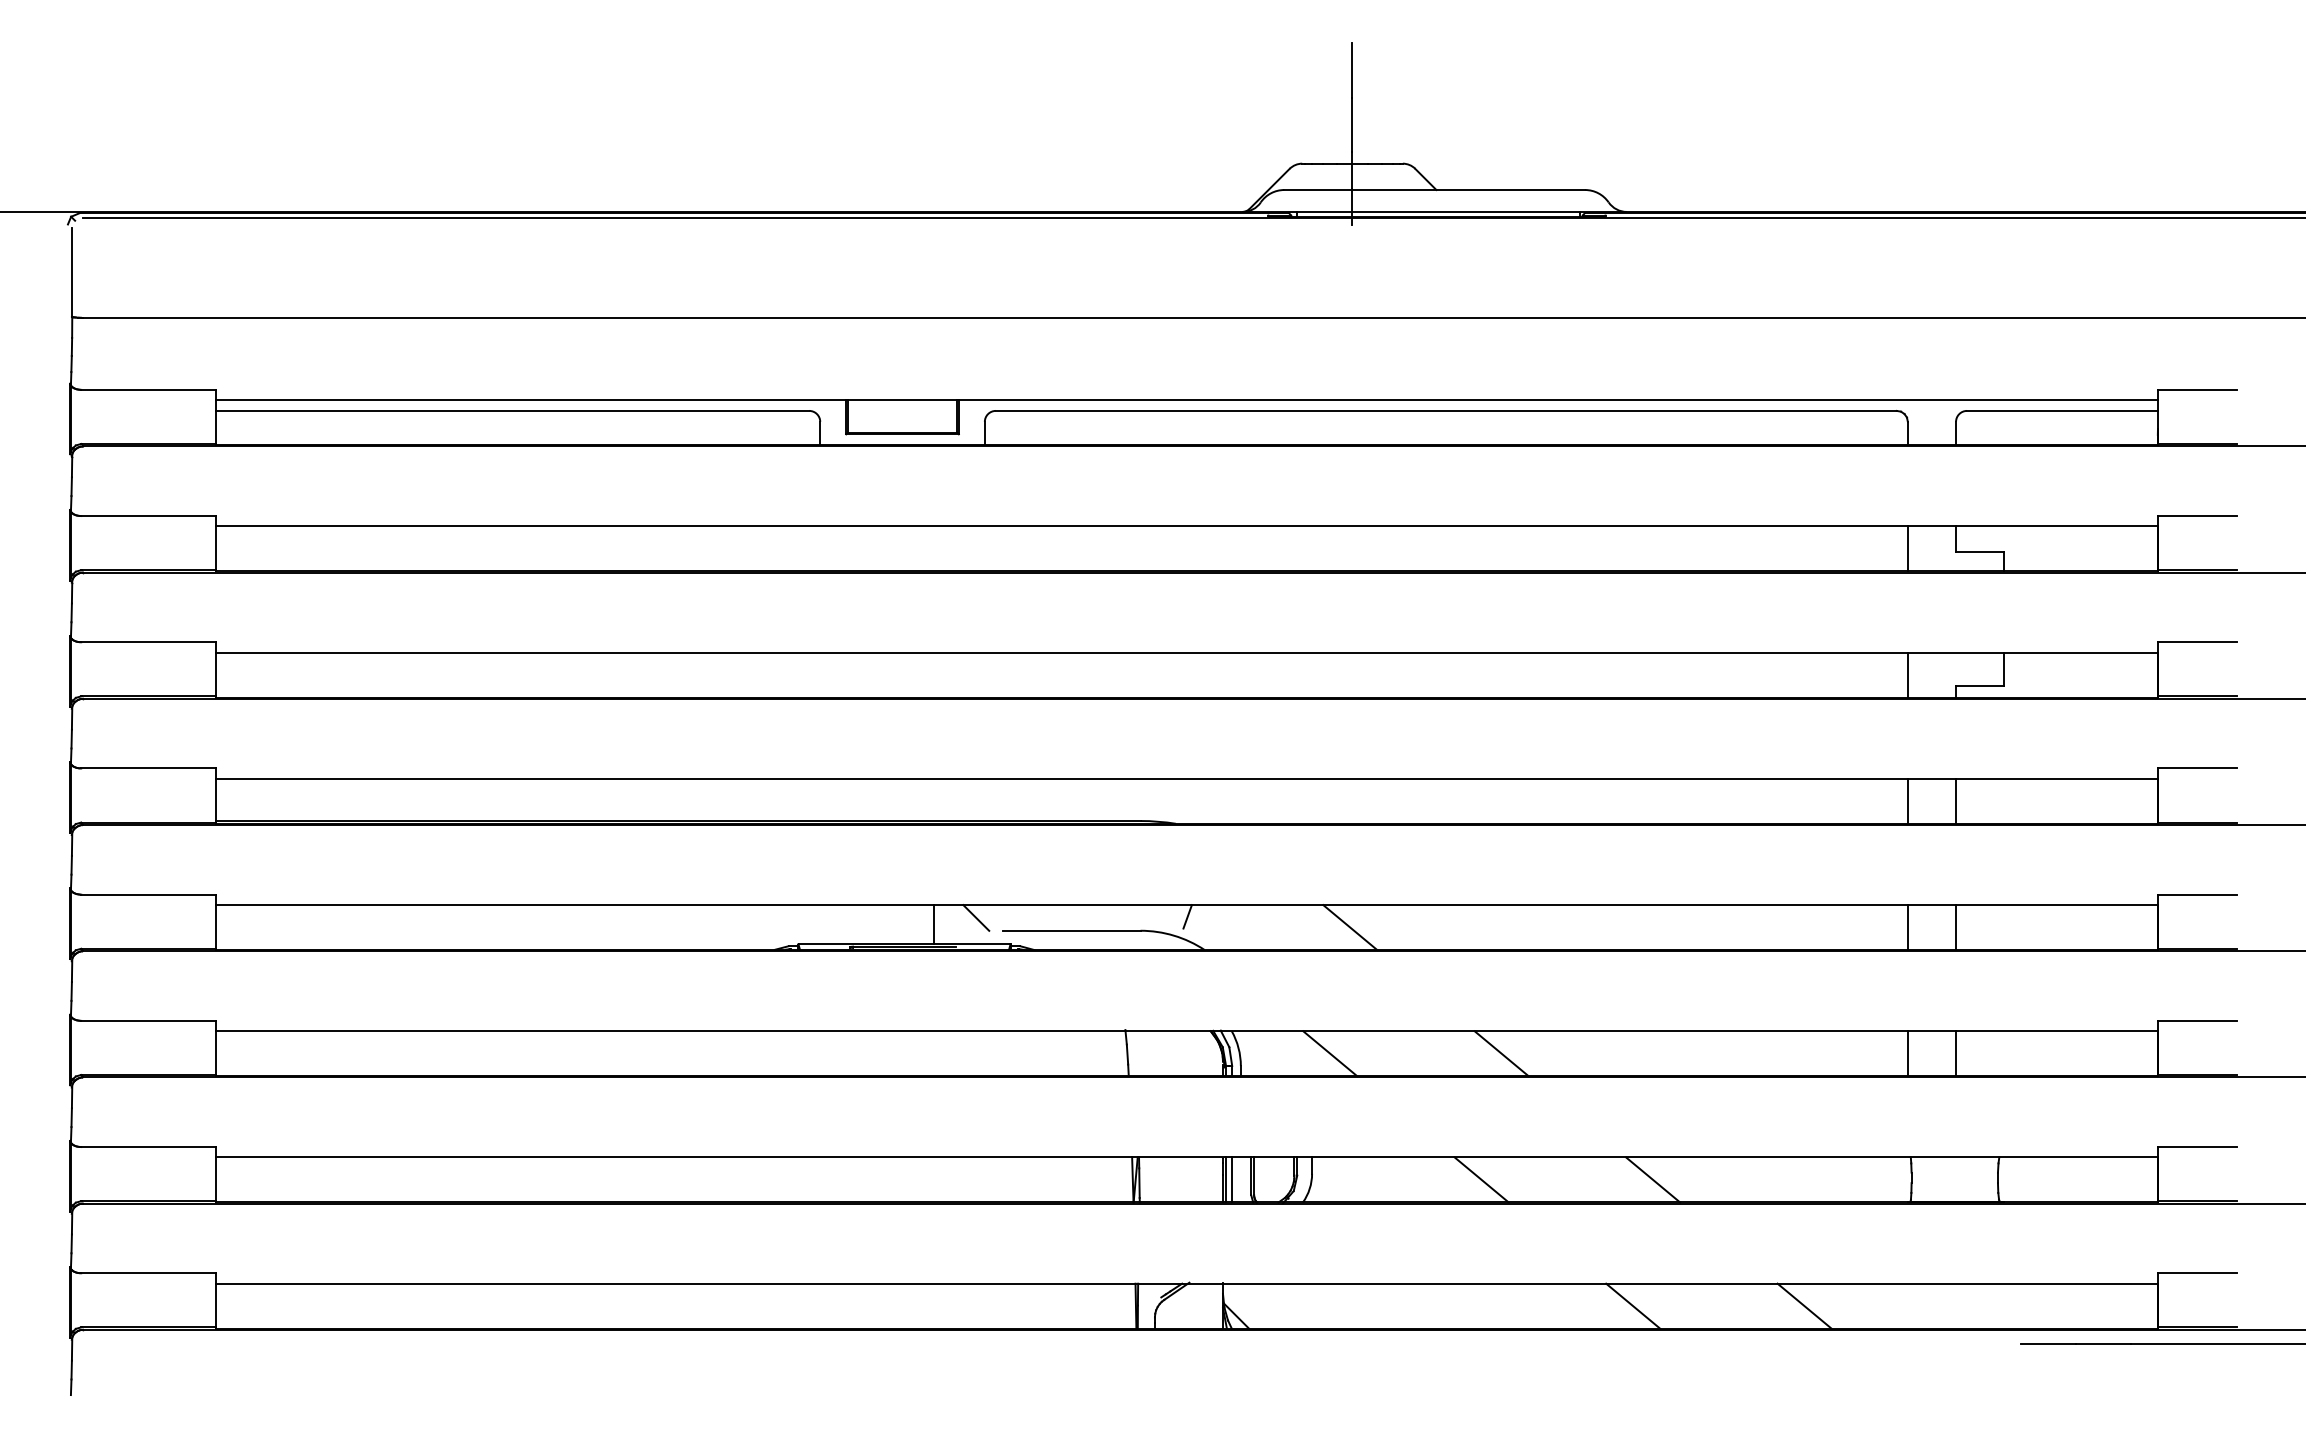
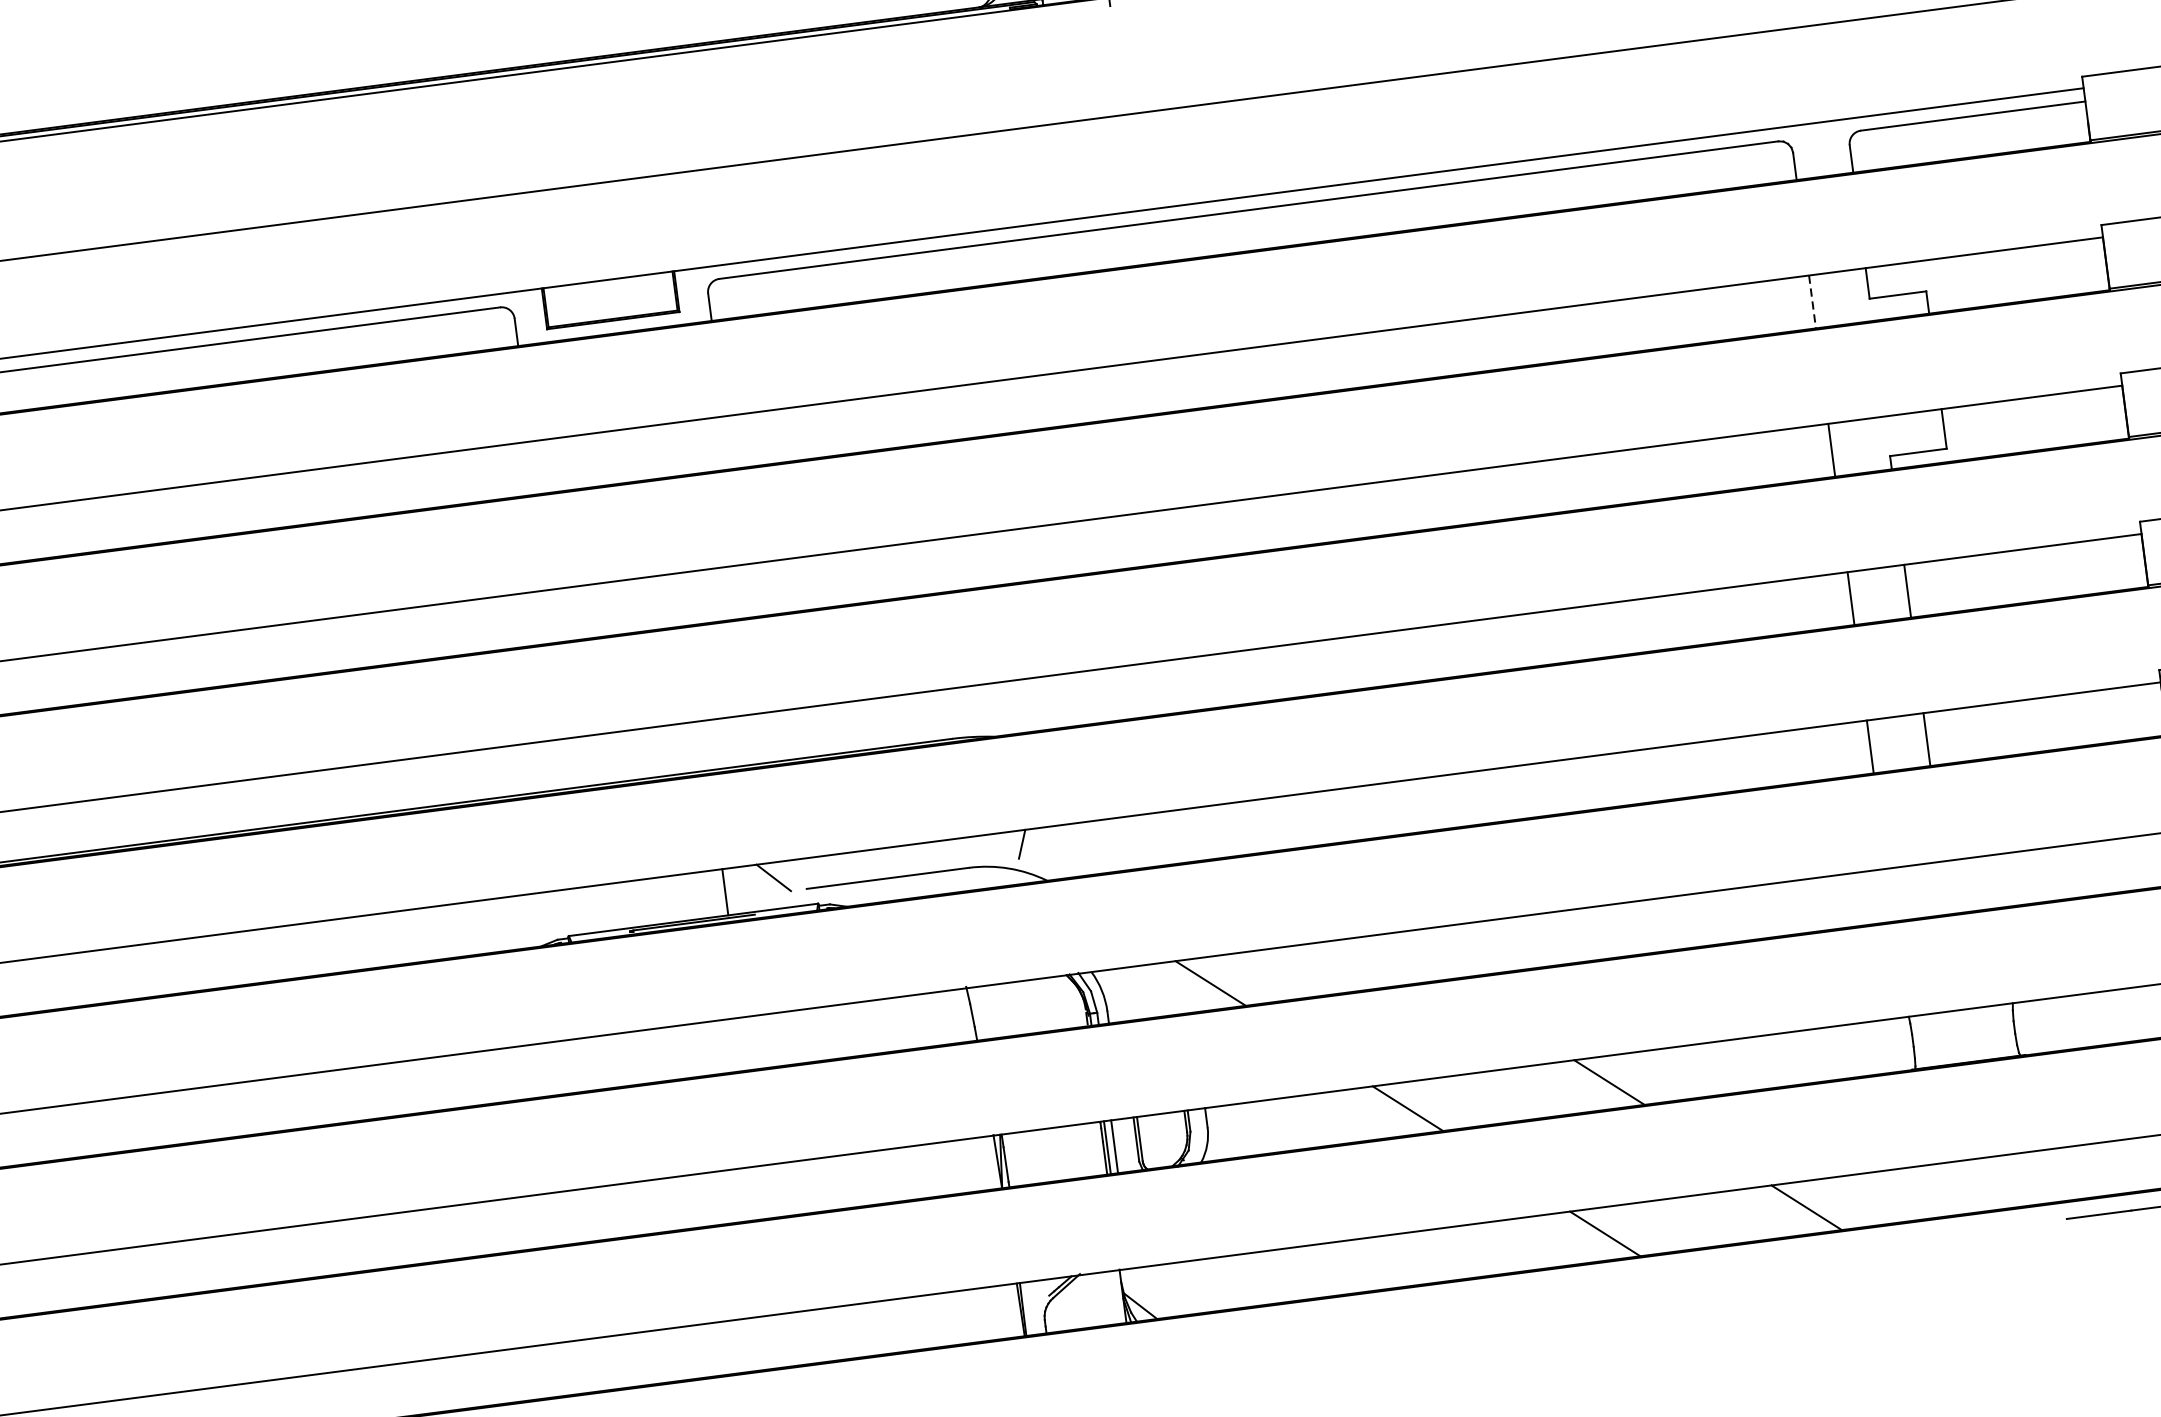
line: (1907, 549) -> (1812, 302), solid -> dashed
line: (1350, 927) -> (1215, 831), removed
line: (1501, 1053) -> (1411, 957), removed
line: (1907, 1053) -> (1889, 895), removed
line: (1956, 1053) -> (1946, 887), removed

